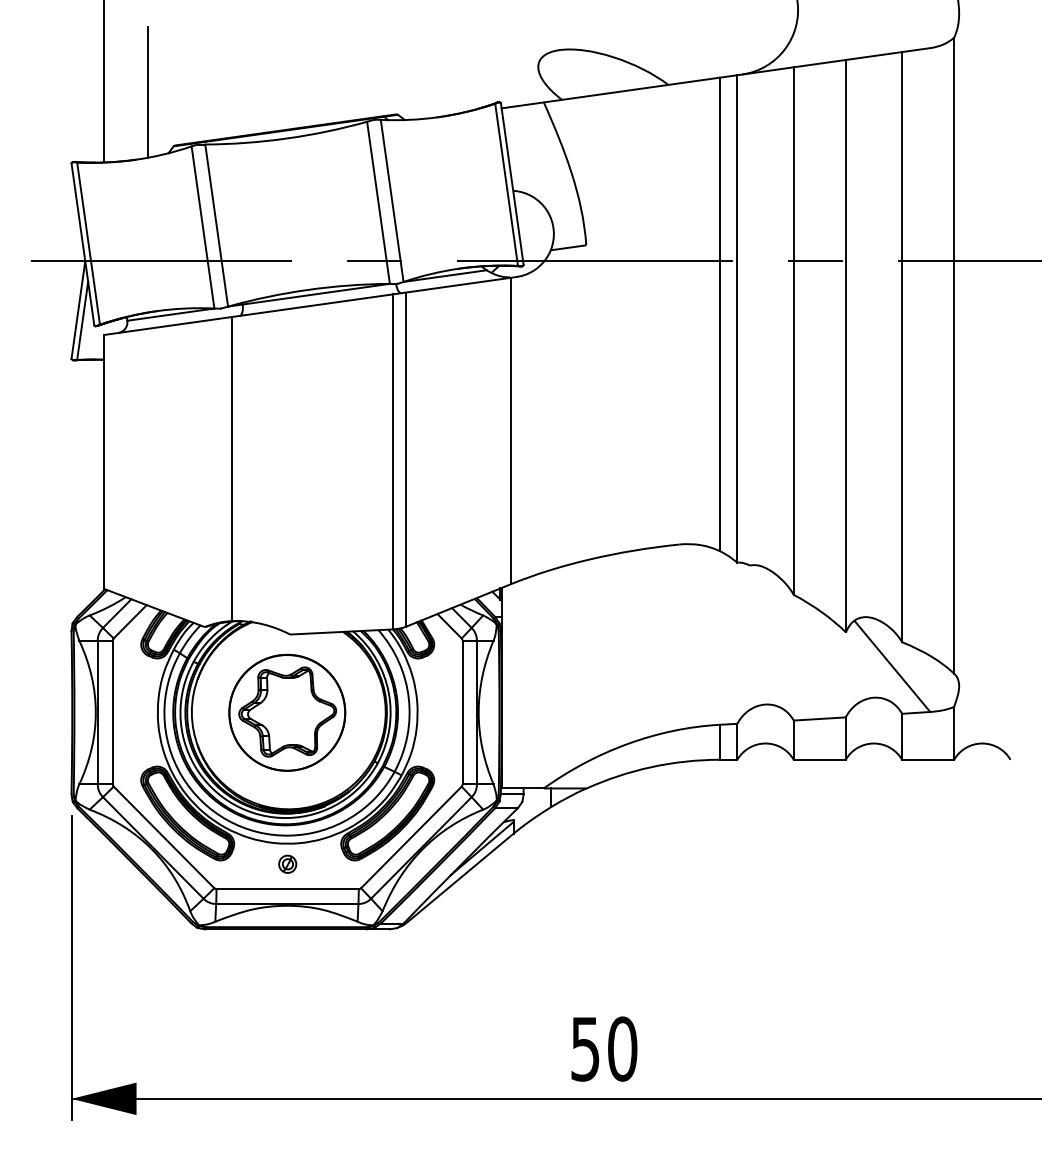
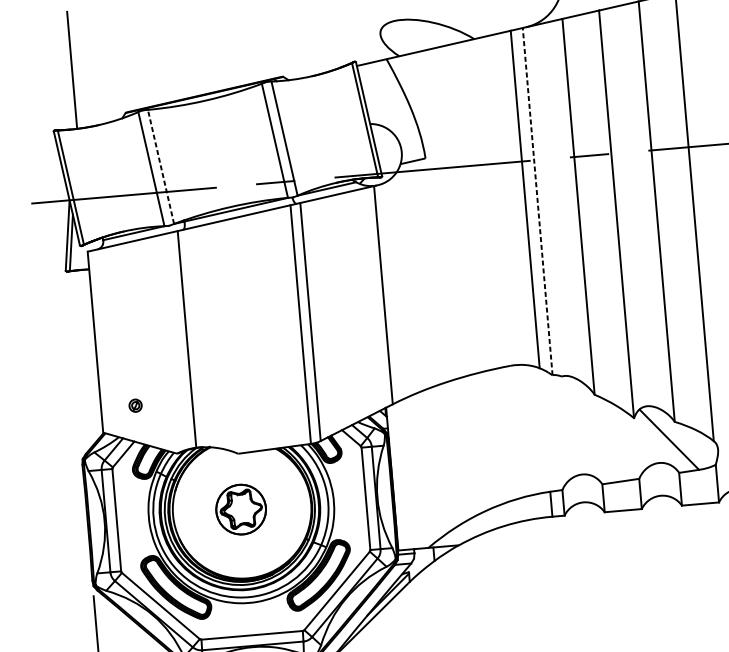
line: (147, 91) -> (103, 75), removed
line: (216, 225) -> (160, 166), solid -> dashed
line: (737, 318) -> (537, 201), solid -> dashed
part: (287, 712) -> (241, 509), size x0.6
part: (287, 863) -> (135, 405), moved

